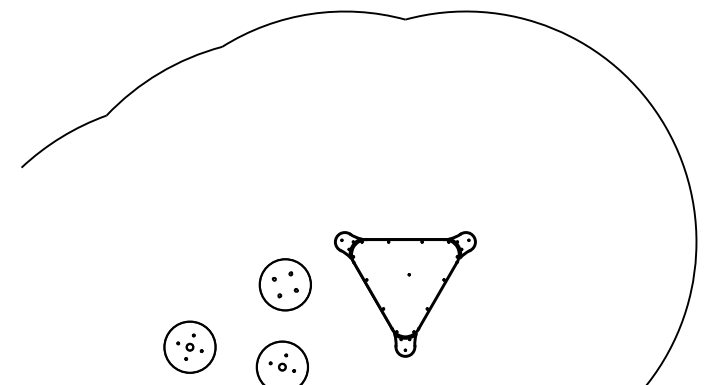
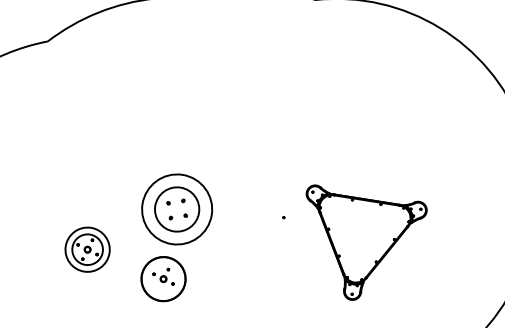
circle: (284, 284) -> (176, 209), size x1.6
part: (405, 294) -> (359, 246), moved
circle: (189, 346) -> (87, 249), size x0.7

